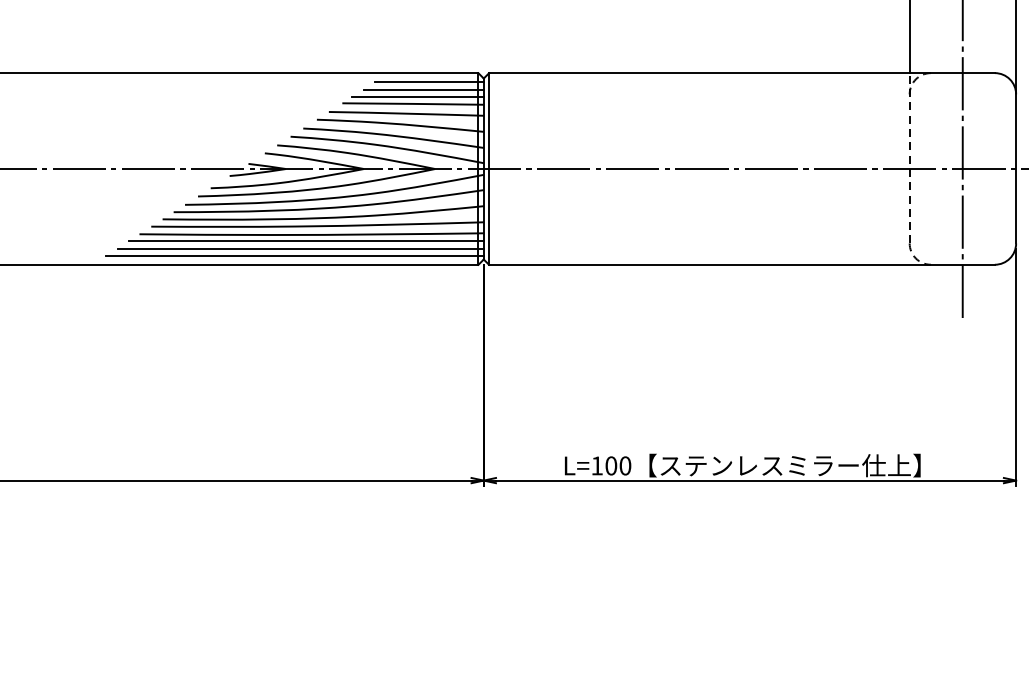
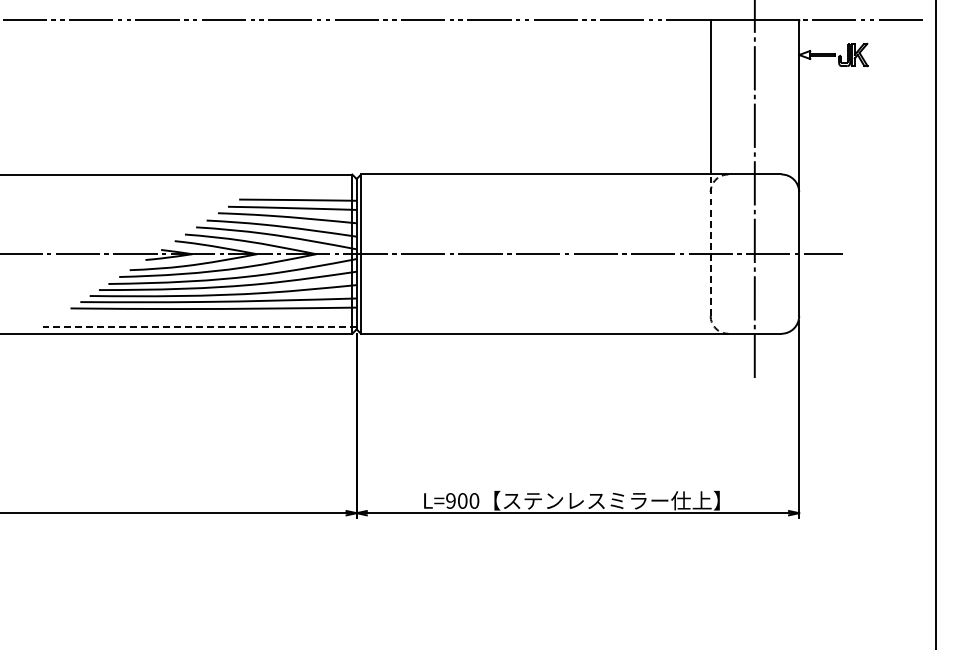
line: (429, 81) -> (311, 181), removed
line: (423, 89) -> (306, 188), removed
line: (417, 97) -> (301, 194), removed
line: (305, 240) -> (208, 313), removed
line: (300, 248) -> (204, 320), removed
line: (294, 256) -> (199, 326), solid -> dashed
text: (596, 465) -> (450, 500), L=100 -> L=900

